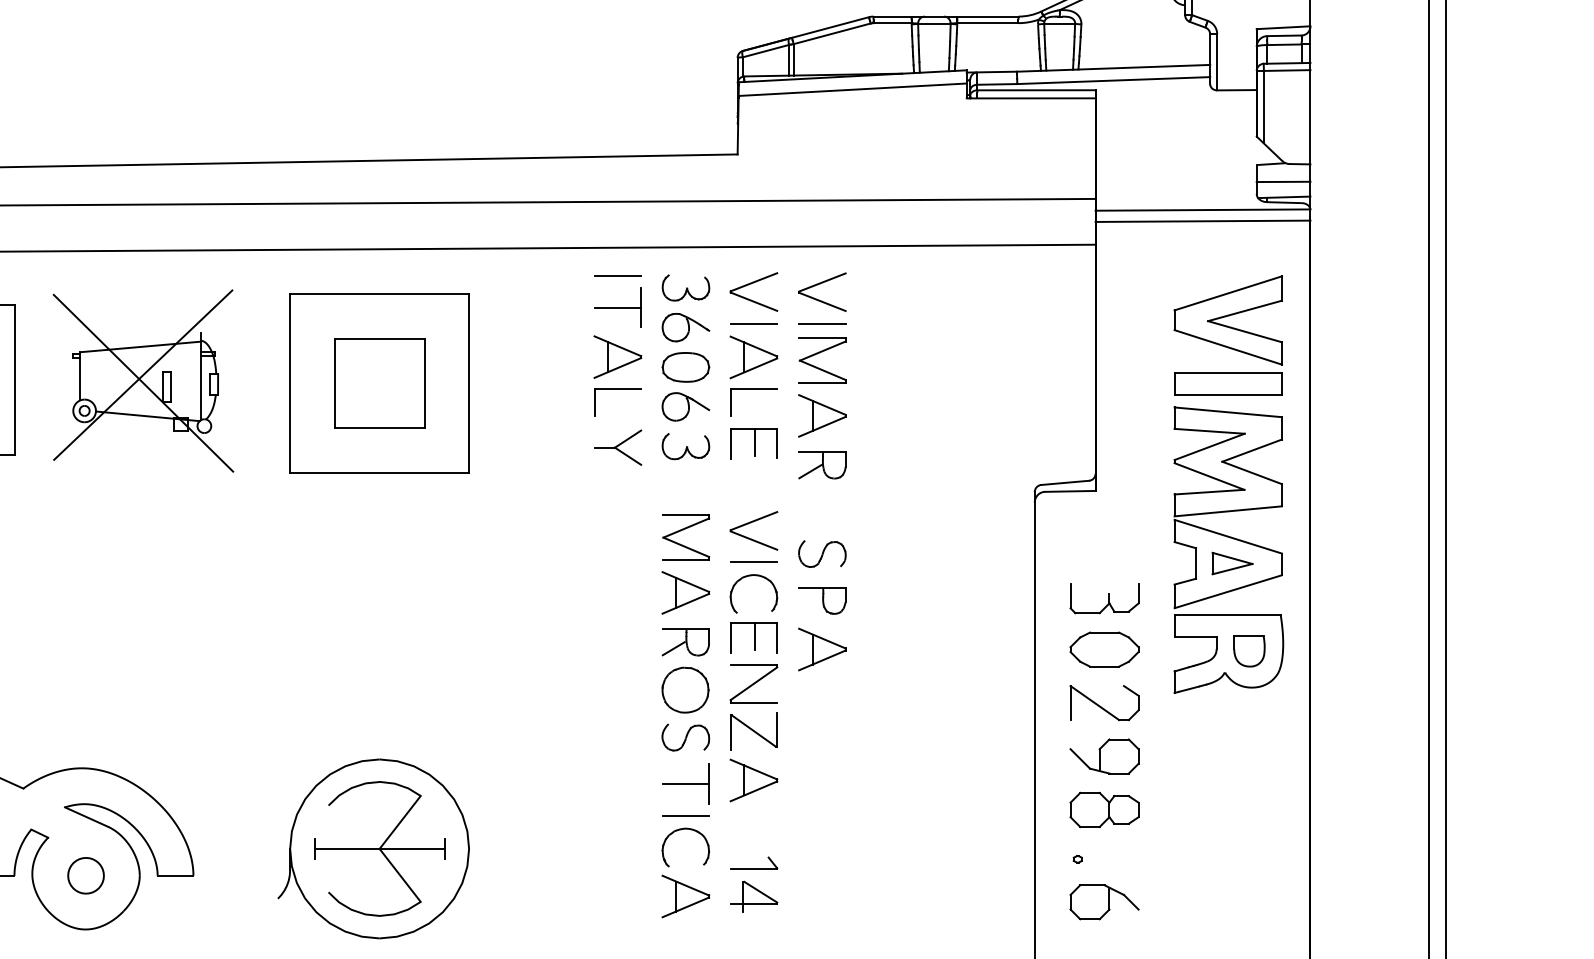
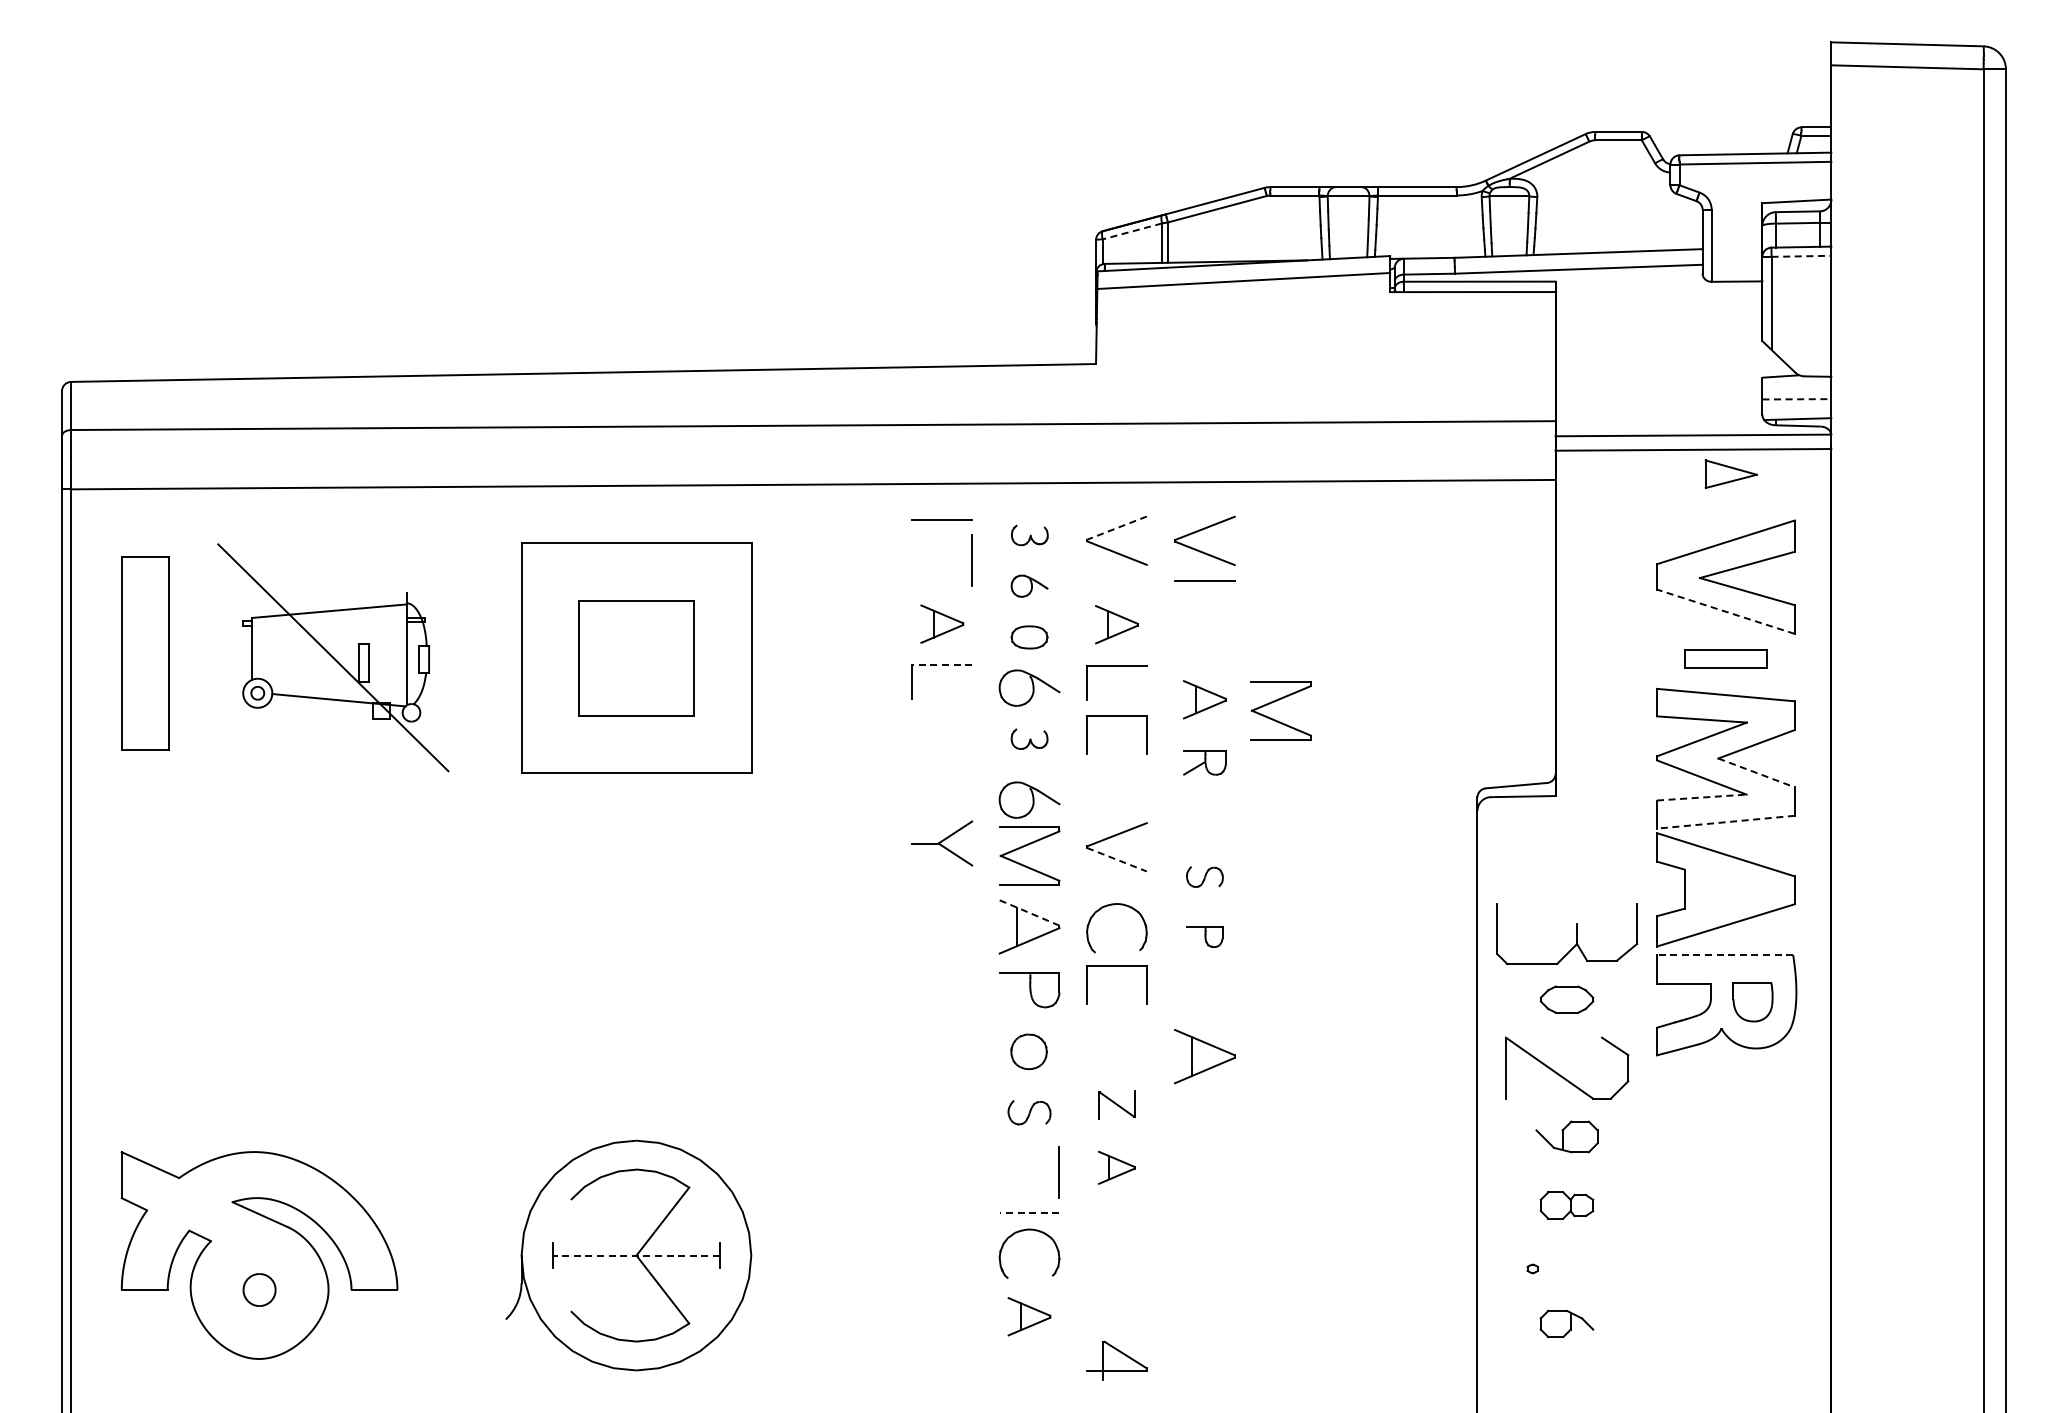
line: (766, 51) -> (1132, 231), solid -> dashed
line: (1287, 70) -> (1801, 256), solid -> dashed
line: (1284, 182) -> (1797, 399), solid -> dashed
line: (753, 282) -> (1116, 528), solid -> dashed
part: (685, 288) -> (1029, 535), size x0.6
line: (618, 307) -> (942, 560), removed
line: (753, 323) -> (1116, 581), removed
part: (685, 326) -> (1029, 585), size x0.6
line: (1227, 347) -> (1725, 611), solid -> dashed
part: (819, 353) -> (1277, 701), moved
part: (618, 356) -> (942, 623), size x0.7
part: (753, 357) -> (1116, 624), size x0.7
part: (685, 367) -> (1029, 637), size x0.6
line: (142, 375) -> (332, 647), removed
part: (1227, 383) -> (1725, 658), size x0.6
line: (618, 389) -> (942, 665), solid -> dashed
part: (822, 415) -> (1204, 699), size x0.7
line: (755, 442) -> (1118, 733), removed
part: (685, 446) -> (1029, 739), size x0.6
part: (618, 447) -> (942, 843), moved
part: (822, 464) -> (1204, 762), size x0.7
line: (1252, 472) -> (1756, 772), solid -> dashed
line: (1209, 492) -> (1701, 797), solid -> dashed
part: (685, 493) -> (1029, 799), added
line: (1227, 511) -> (1725, 822), solid -> dashed
line: (754, 540) -> (1117, 859), solid -> dashed
part: (822, 553) -> (1204, 876), size x0.6
line: (753, 562) -> (1116, 887), removed
part: (1231, 562) -> (1730, 473), moved
line: (686, 582) -> (1030, 913), solid -> dashed
part: (1104, 598) -> (1566, 934), size x1.6
part: (822, 600) -> (1204, 936), size x0.6
line: (1227, 614) -> (1724, 954), solid -> dashed
line: (755, 636) -> (1118, 982), removed
line: (673, 648) -> (1013, 998), removed
part: (822, 649) -> (1204, 1056), moved
part: (1104, 649) -> (1566, 999), size x0.6
part: (753, 683) -> (1116, 1043), removed
part: (685, 689) -> (1028, 1051), size x0.6
part: (1104, 703) -> (1566, 1068), size x1.4
part: (753, 731) -> (1116, 1104), size x0.6
part: (685, 737) -> (1029, 1112), size x0.7
part: (1104, 756) -> (1566, 1136), size x0.7
part: (753, 780) -> (1116, 1167), size x0.6
line: (685, 784) -> (1029, 1172), removed
part: (1104, 809) -> (1566, 1205), size x0.6
line: (685, 816) -> (1029, 1213), solid -> dashed
line: (379, 848) -> (636, 1255), solid -> dashed
part: (753, 869) -> (1116, 1281), removed
part: (85, 875) -> (259, 1289), size x0.7
part: (685, 896) -> (1029, 1316), size x0.7
part: (753, 896) -> (1116, 1360), moved
part: (1104, 901) -> (1566, 1323), size x0.6

